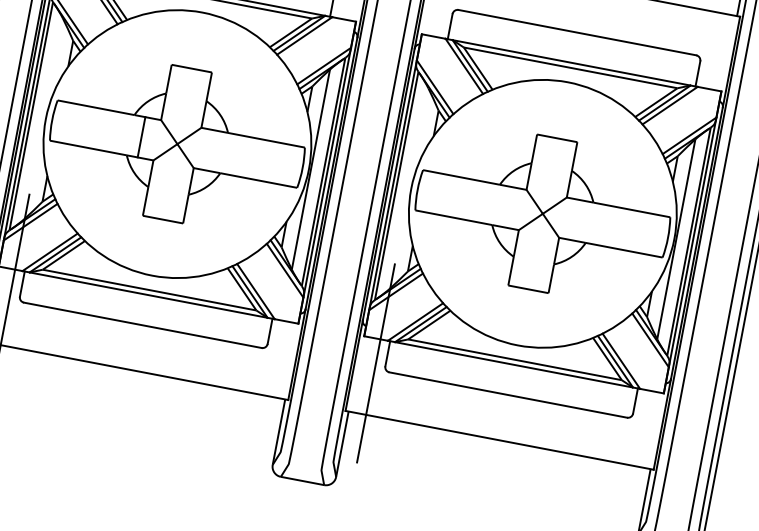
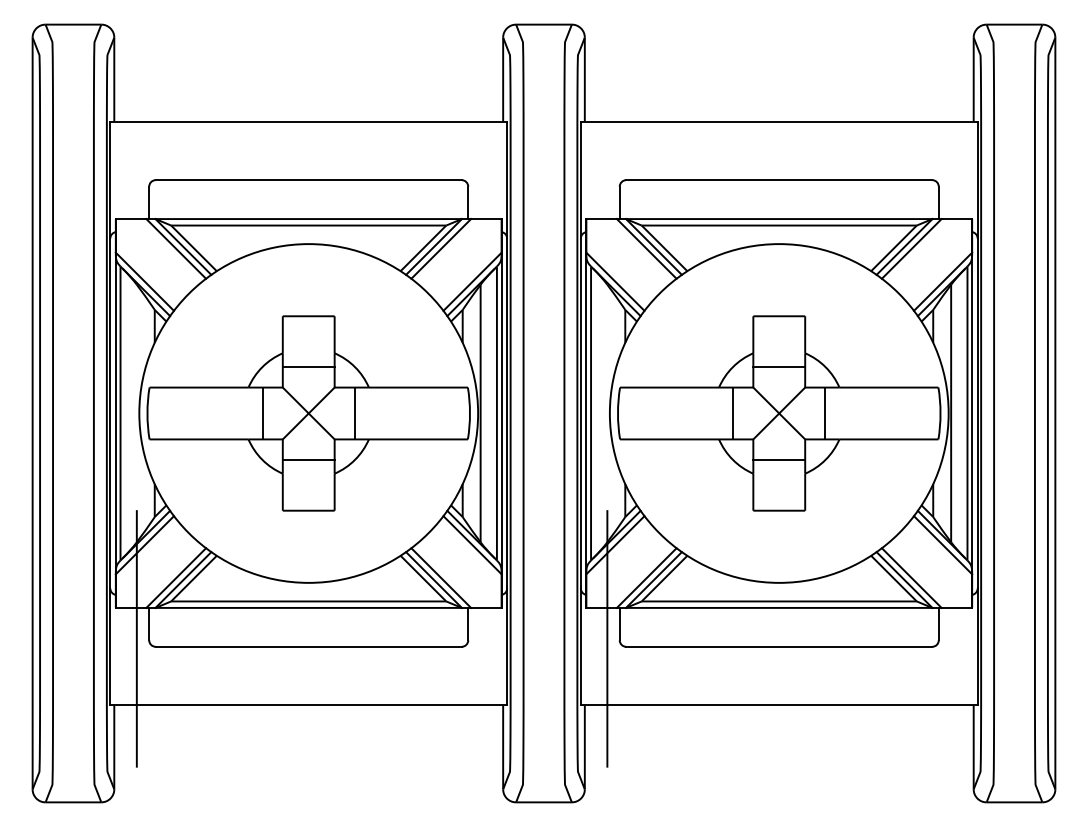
line: (184, 108) -> (308, 367), added
line: (212, 150) -> (354, 413), added
line: (549, 178) -> (779, 367), added
line: (170, 179) -> (308, 459), added
line: (507, 207) -> (733, 413), added
line: (578, 220) -> (825, 413), added
line: (536, 249) -> (779, 459), added

